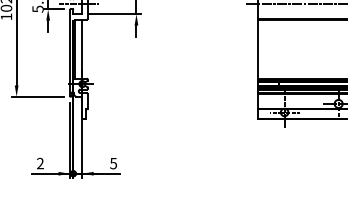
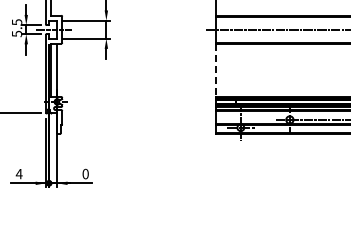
line: (257, 49) -> (216, 70), solid -> dashed
text: (39, 162) -> (18, 173), 2 -> 4
text: (113, 162) -> (85, 173), 5 -> 0

